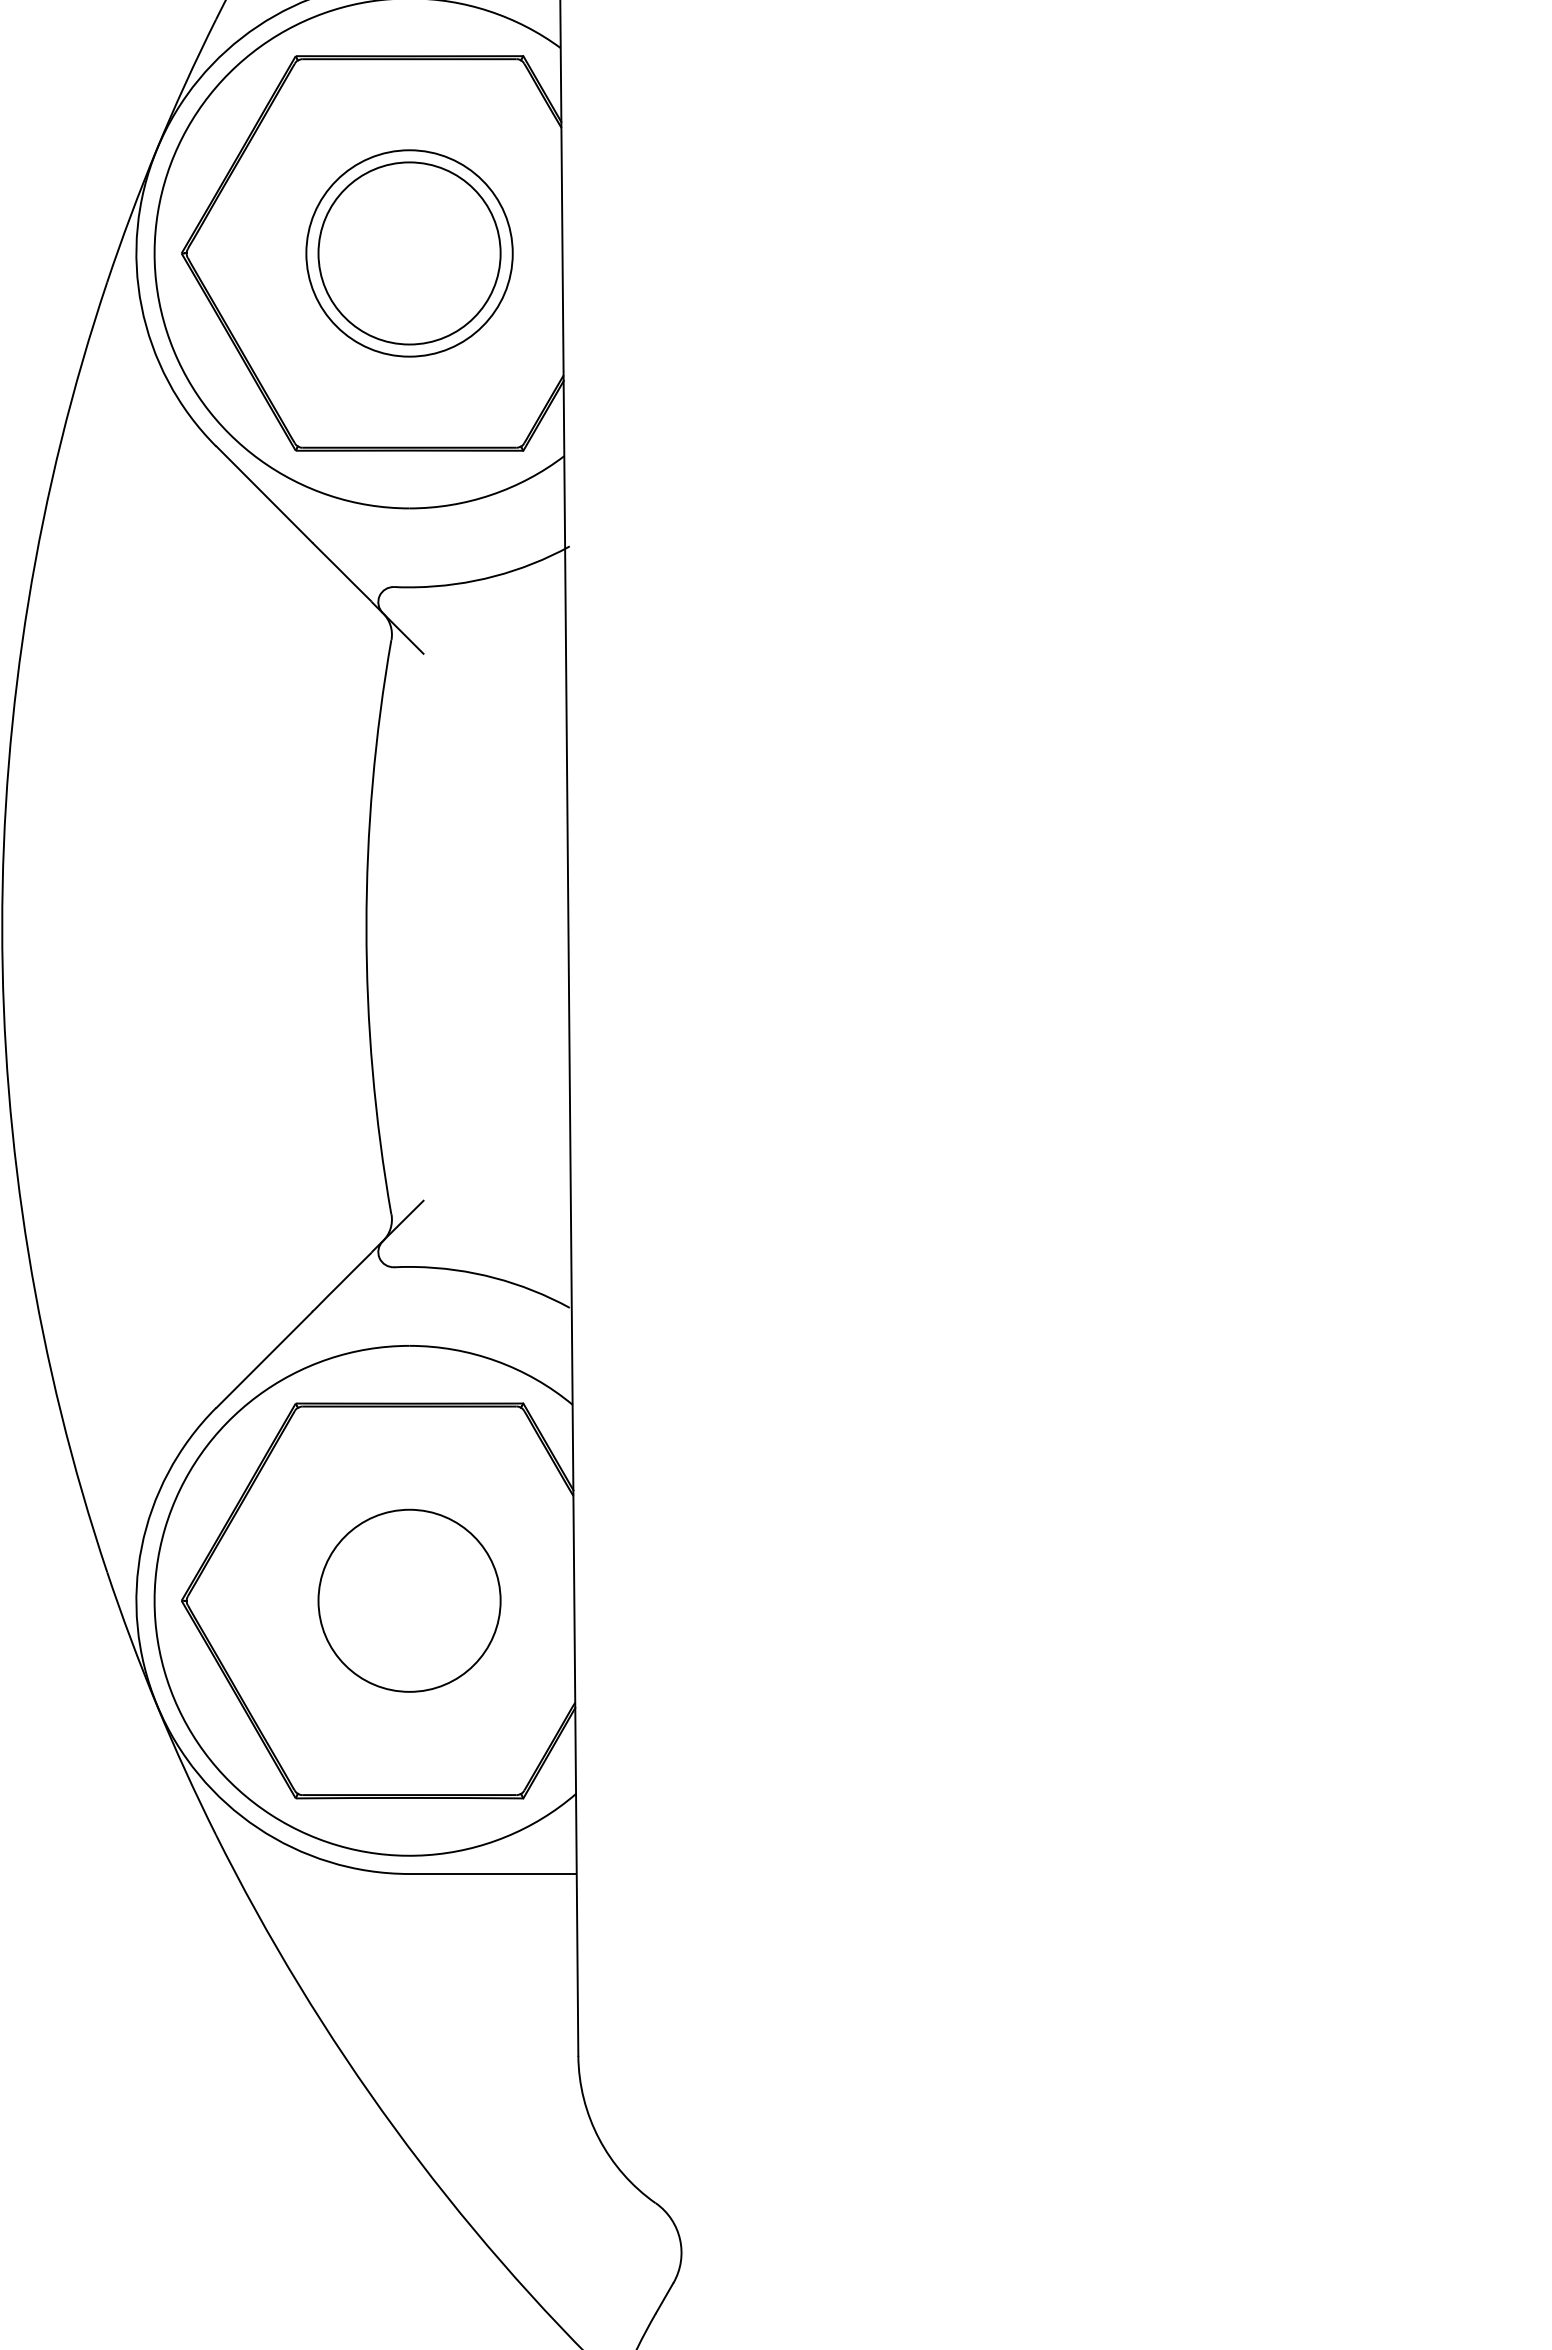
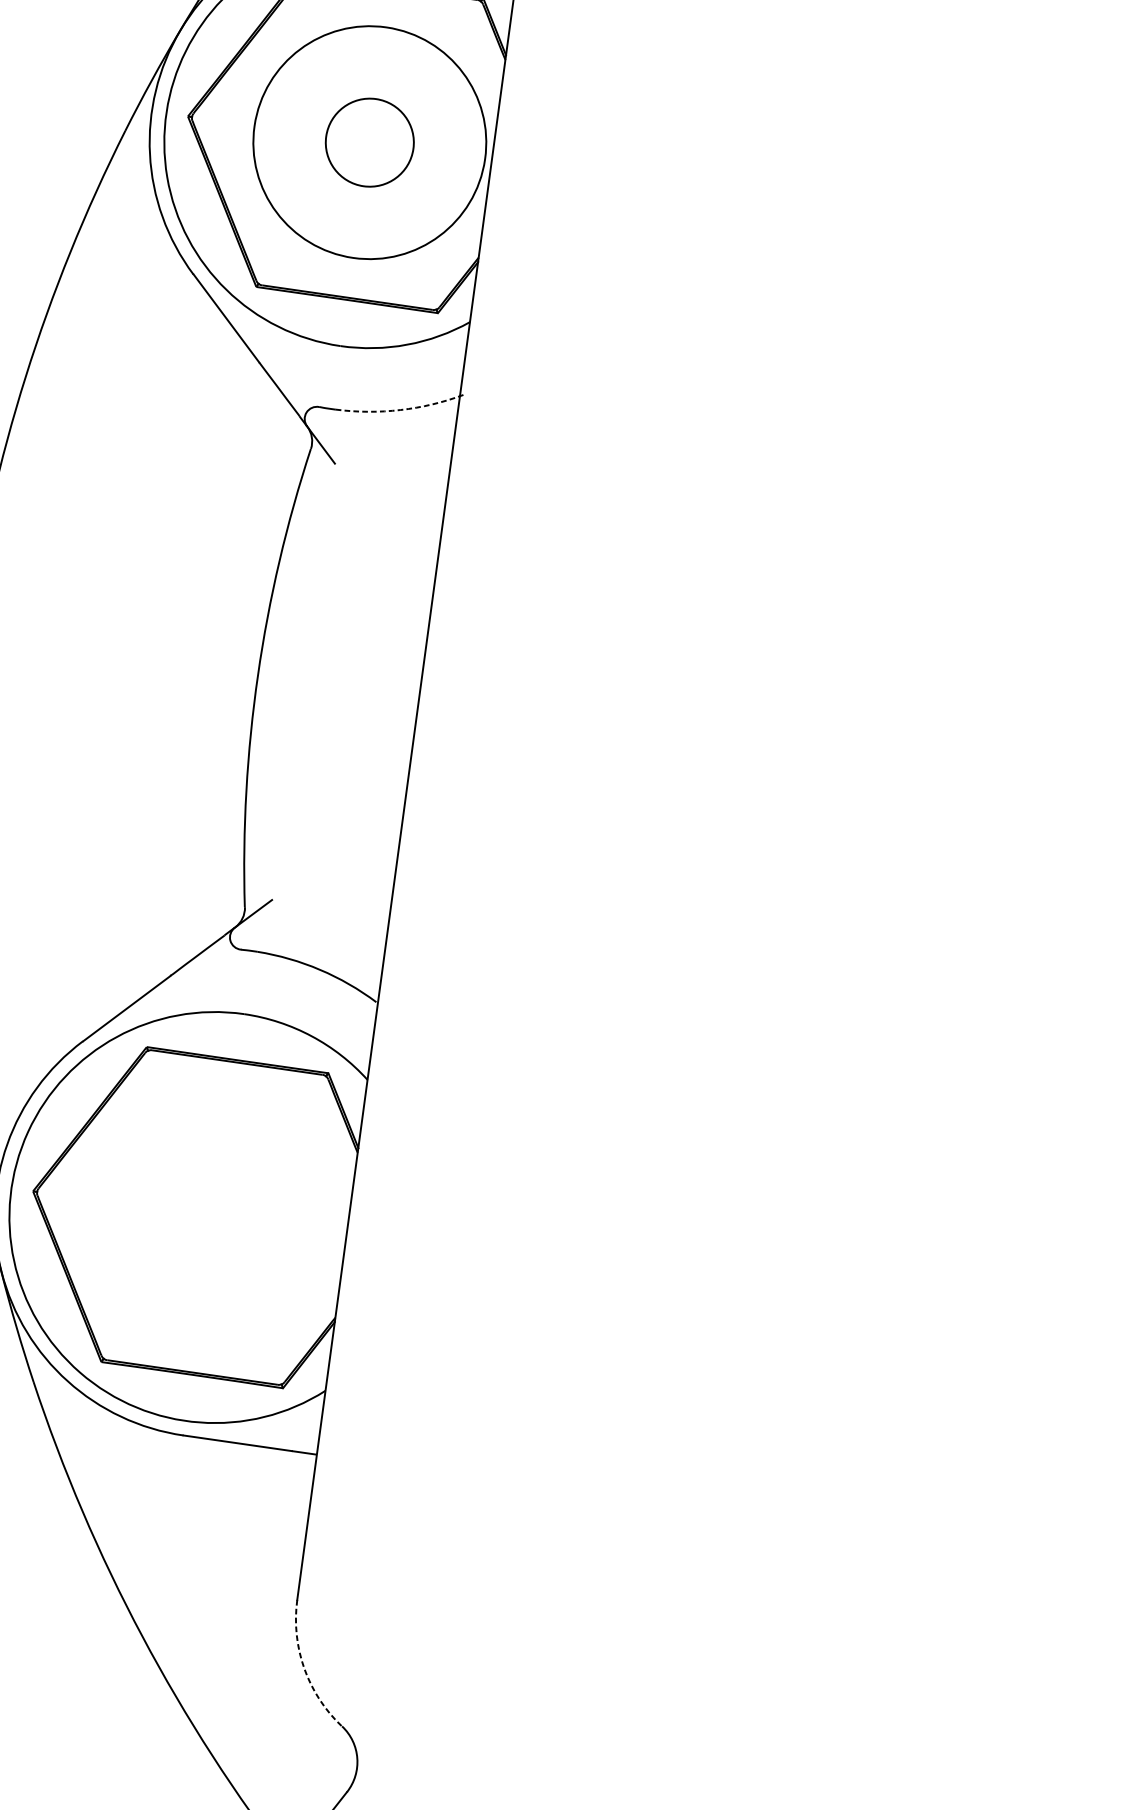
circle: (409, 253) -> (369, 142), size x0.6
circle: (409, 253) -> (369, 142), size x1.4
arc: (494, 576) -> (400, 410), solid -> dashed
circle: (409, 1600) -> (214, 1217), removed
arc: (599, 2138) -> (304, 1668), solid -> dashed

